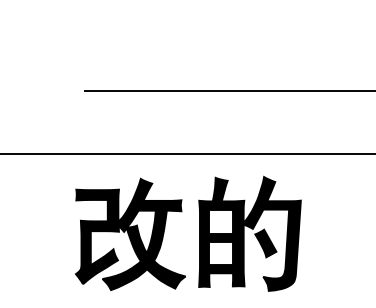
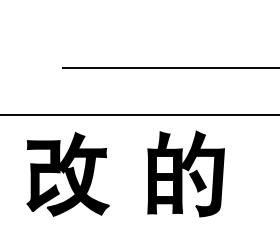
part: (129, 233) -> (67, 173), moved

